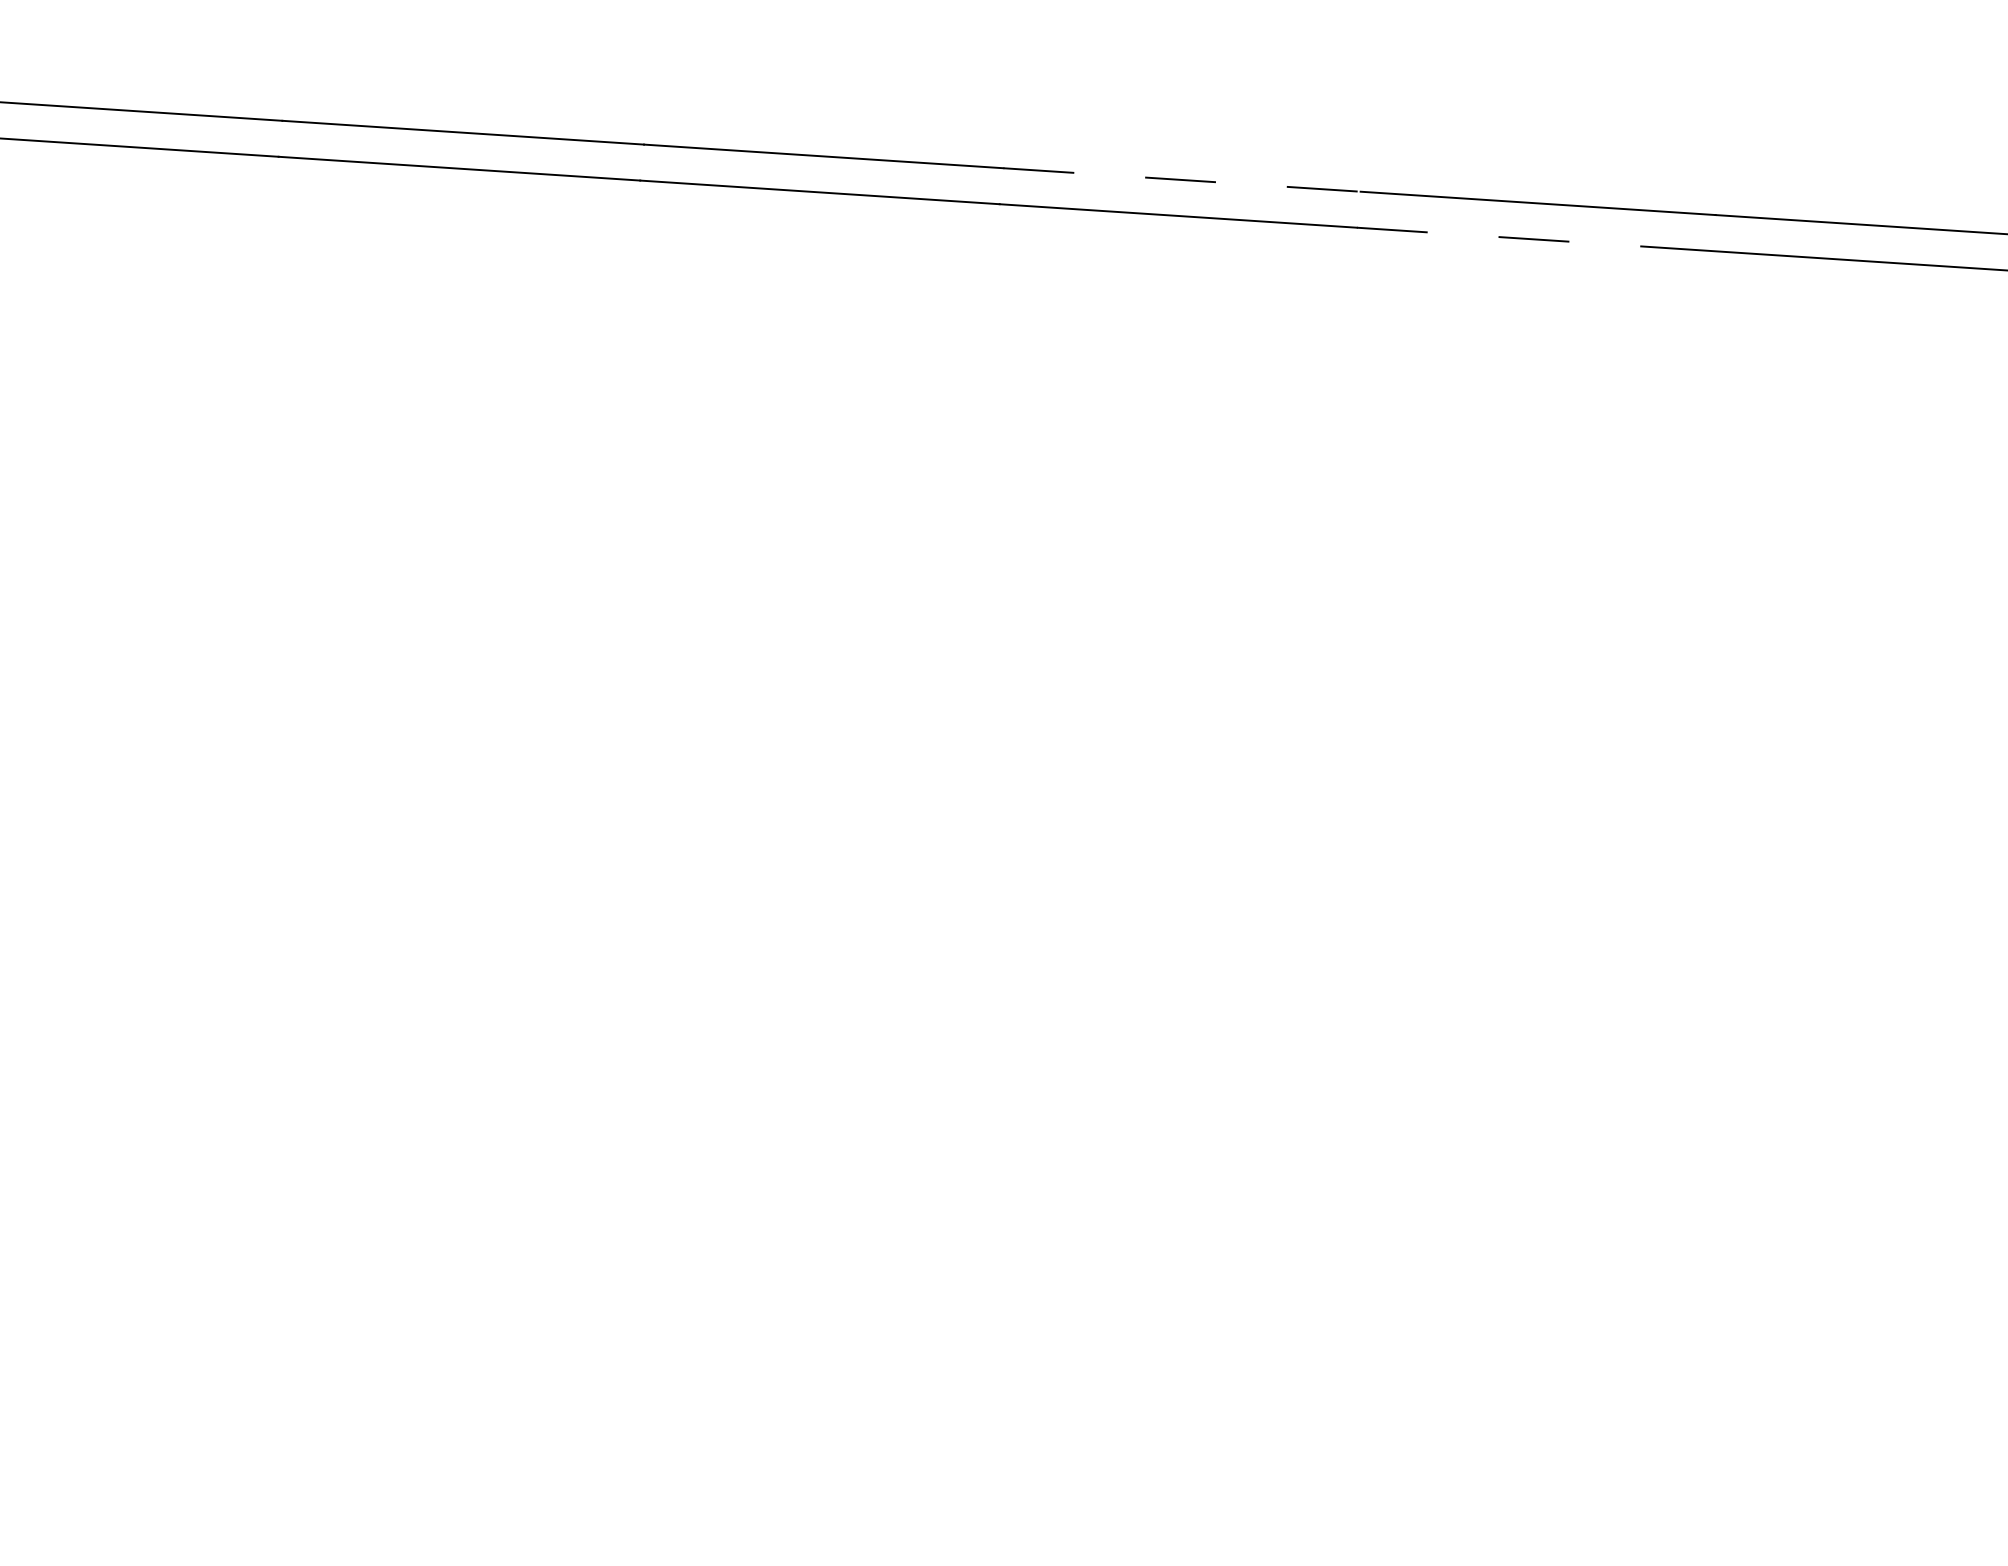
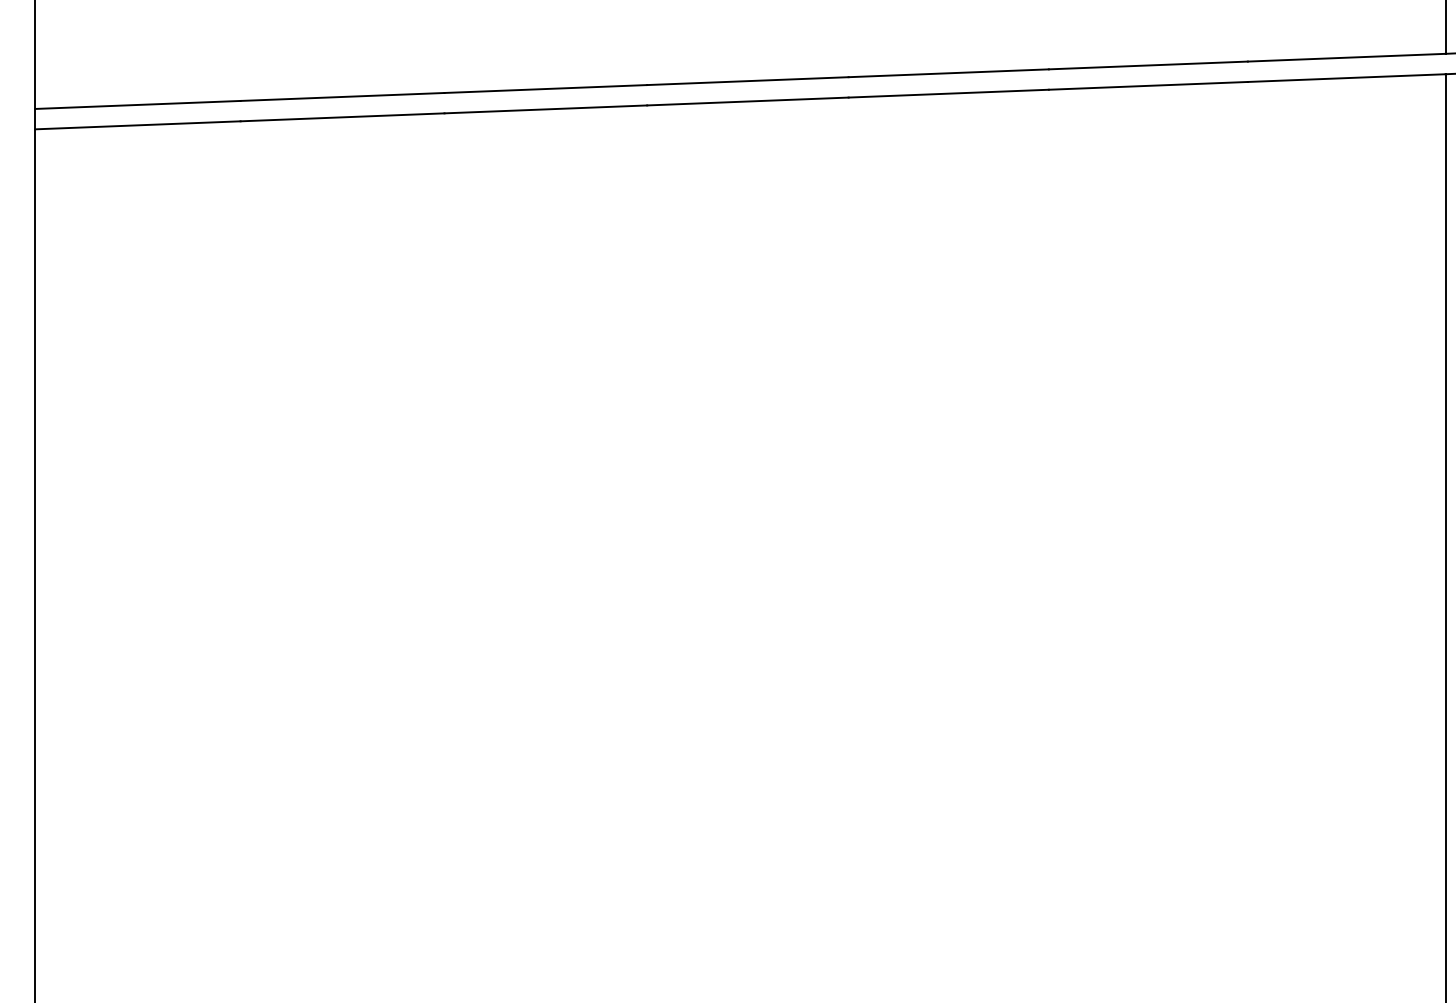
line: (1181, 180) -> (747, 81), dashed -> solid
line: (1535, 239) -> (949, 93), dashed -> solid

